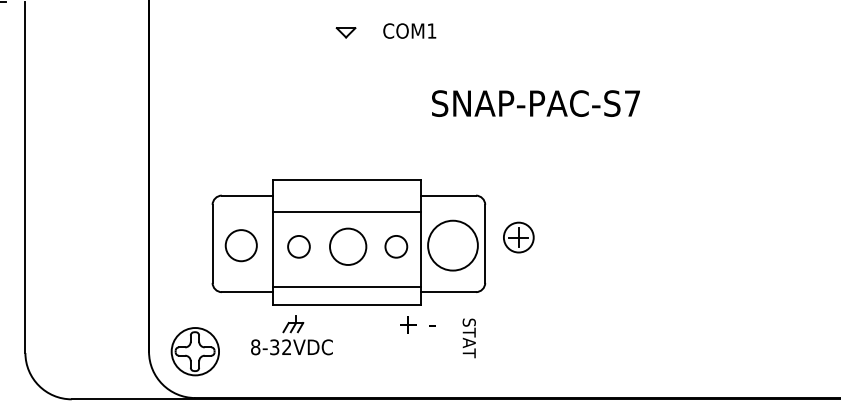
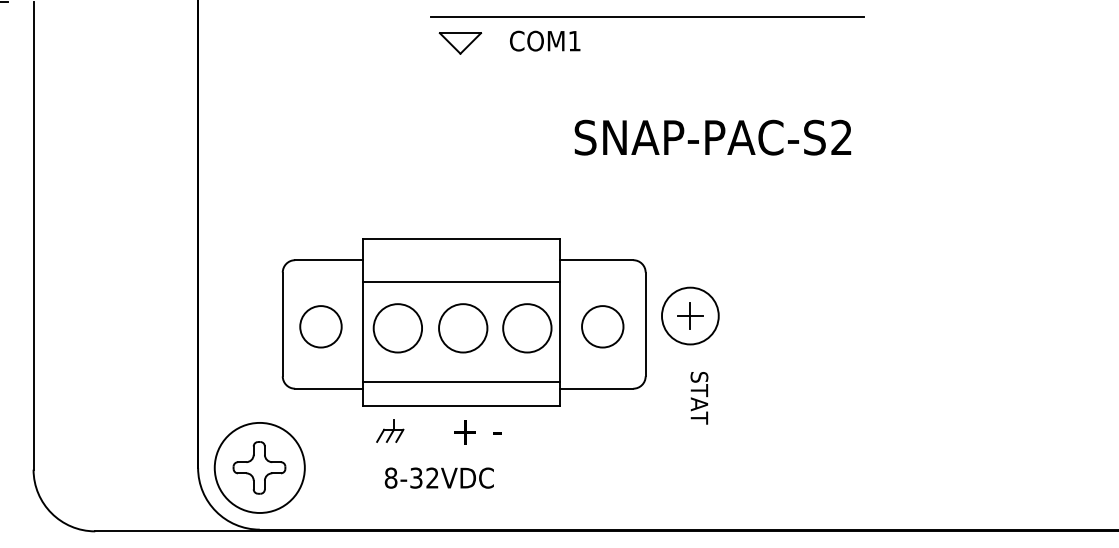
line: (486, 12) -> (647, 16), added
part: (346, 32) -> (460, 43), size x1.67
text: (632, 102) -> (841, 136), SNAP-PAC-S7 -> SNAP-PAC-S2
circle: (518, 237) -> (689, 315), size x1.43
circle: (452, 245) -> (602, 326), size x0.62
circle: (298, 246) -> (397, 328), size x1.67
circle: (396, 246) -> (527, 328), size x1.67
text: (417, 325) -> (477, 432), moved
text: (469, 338) -> (699, 398), moved
text: (291, 346) -> (438, 477), moved
circle: (195, 351) -> (259, 467), size x1.43

